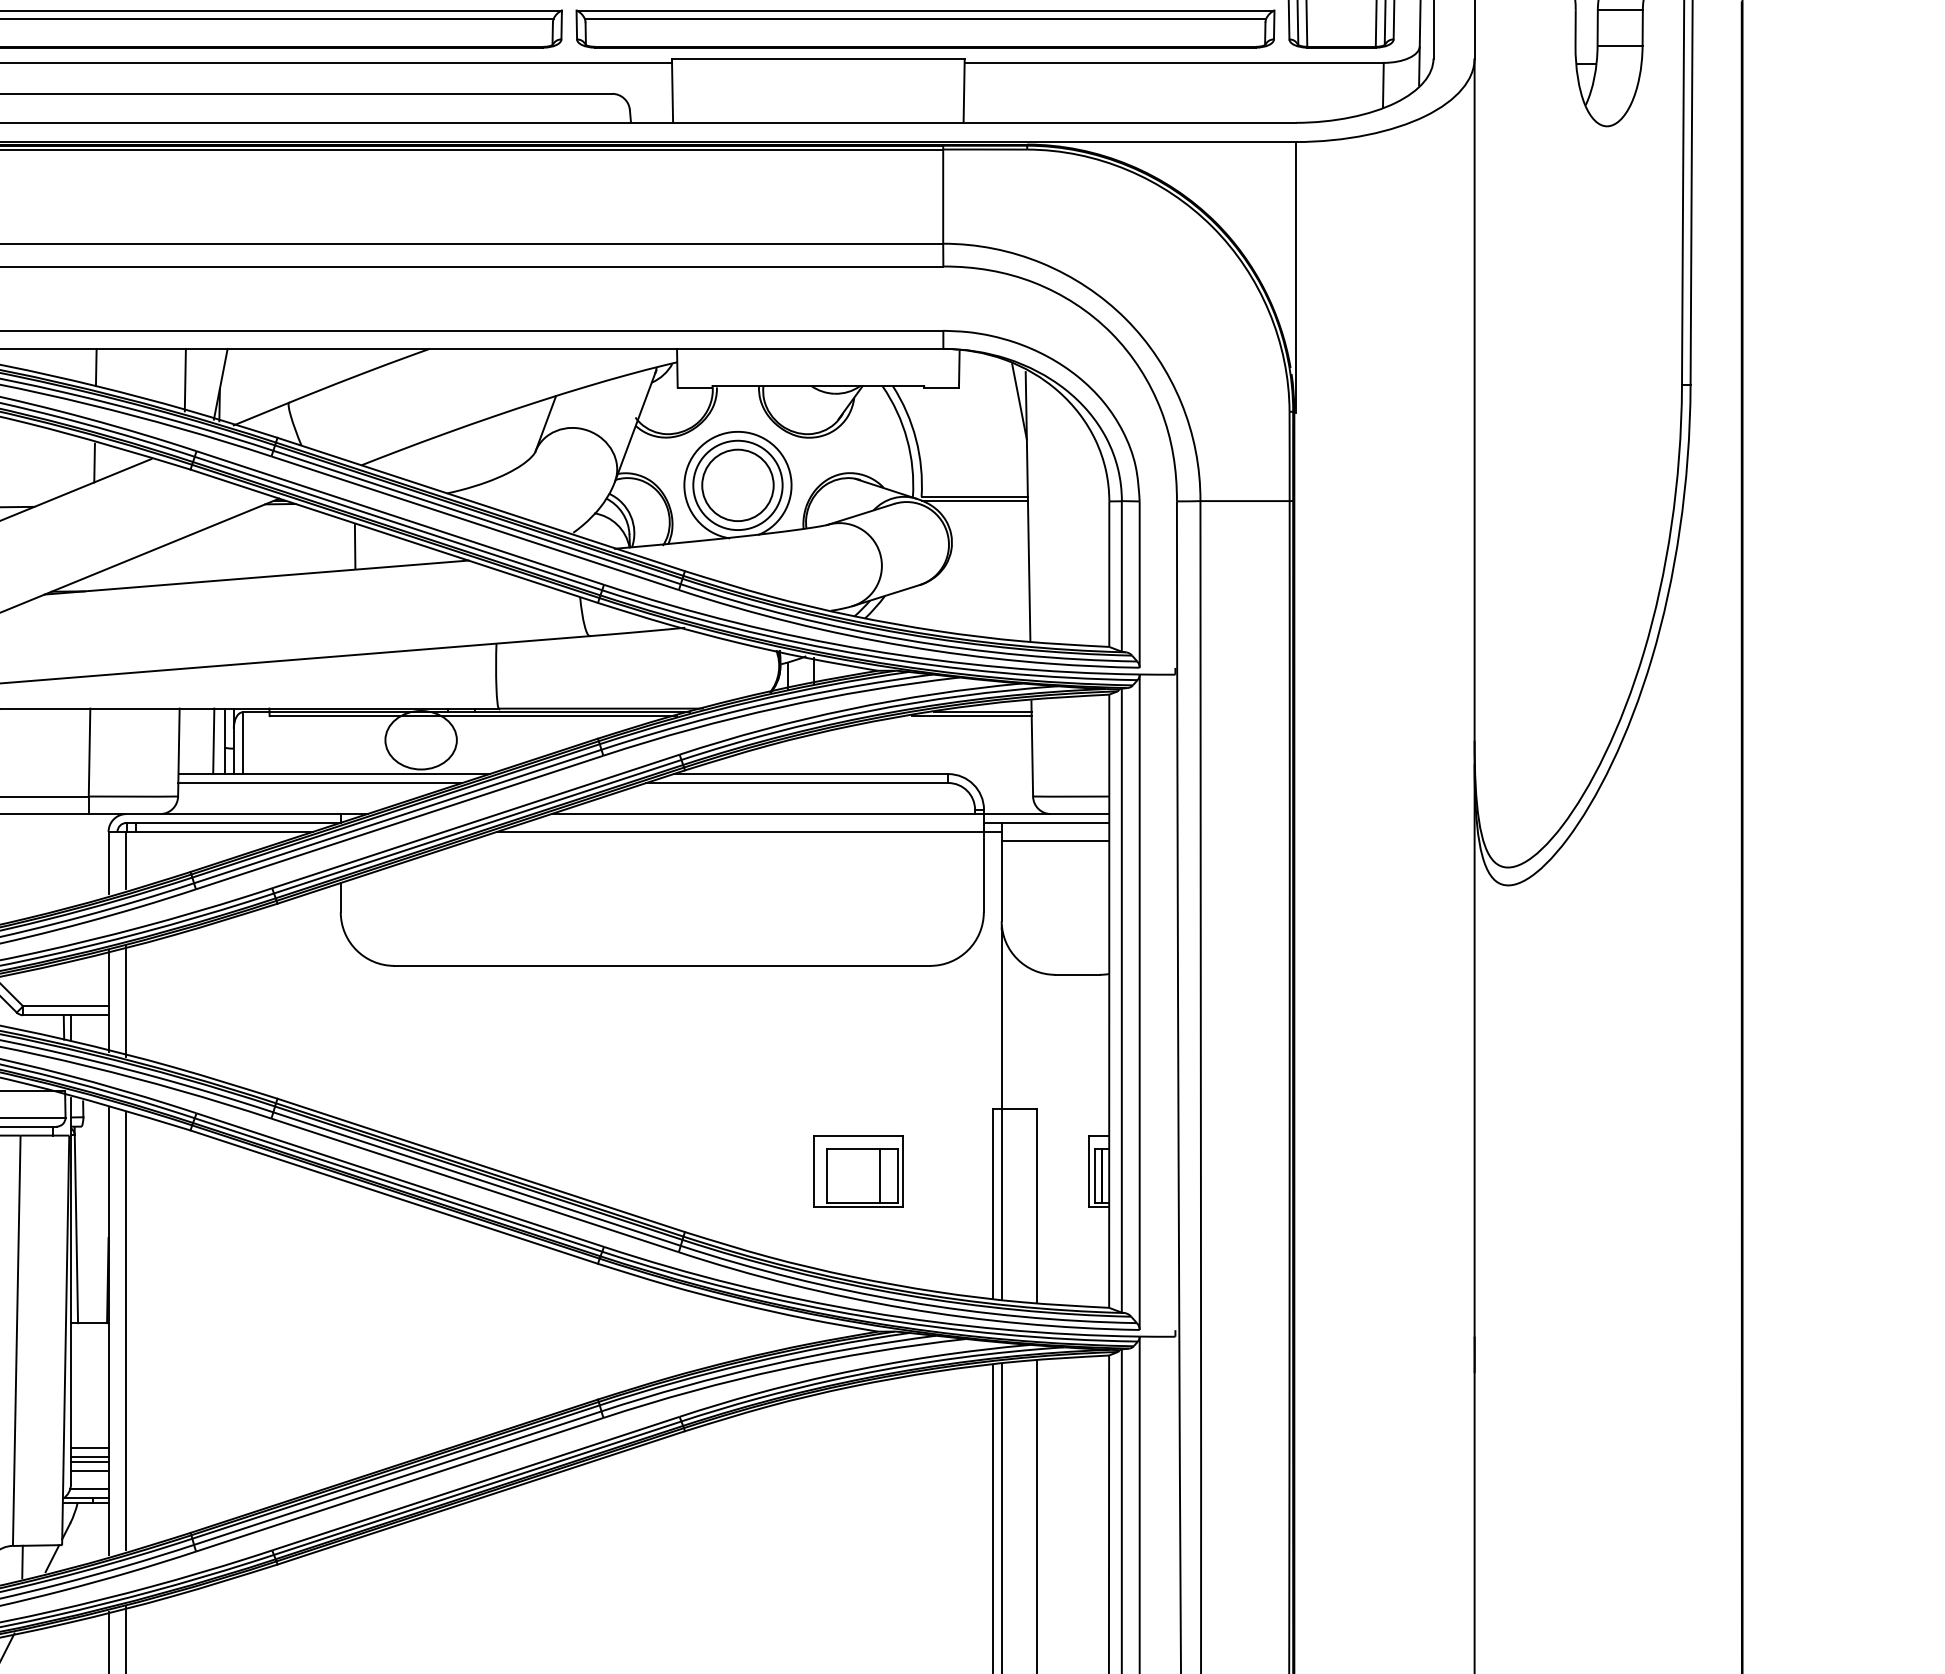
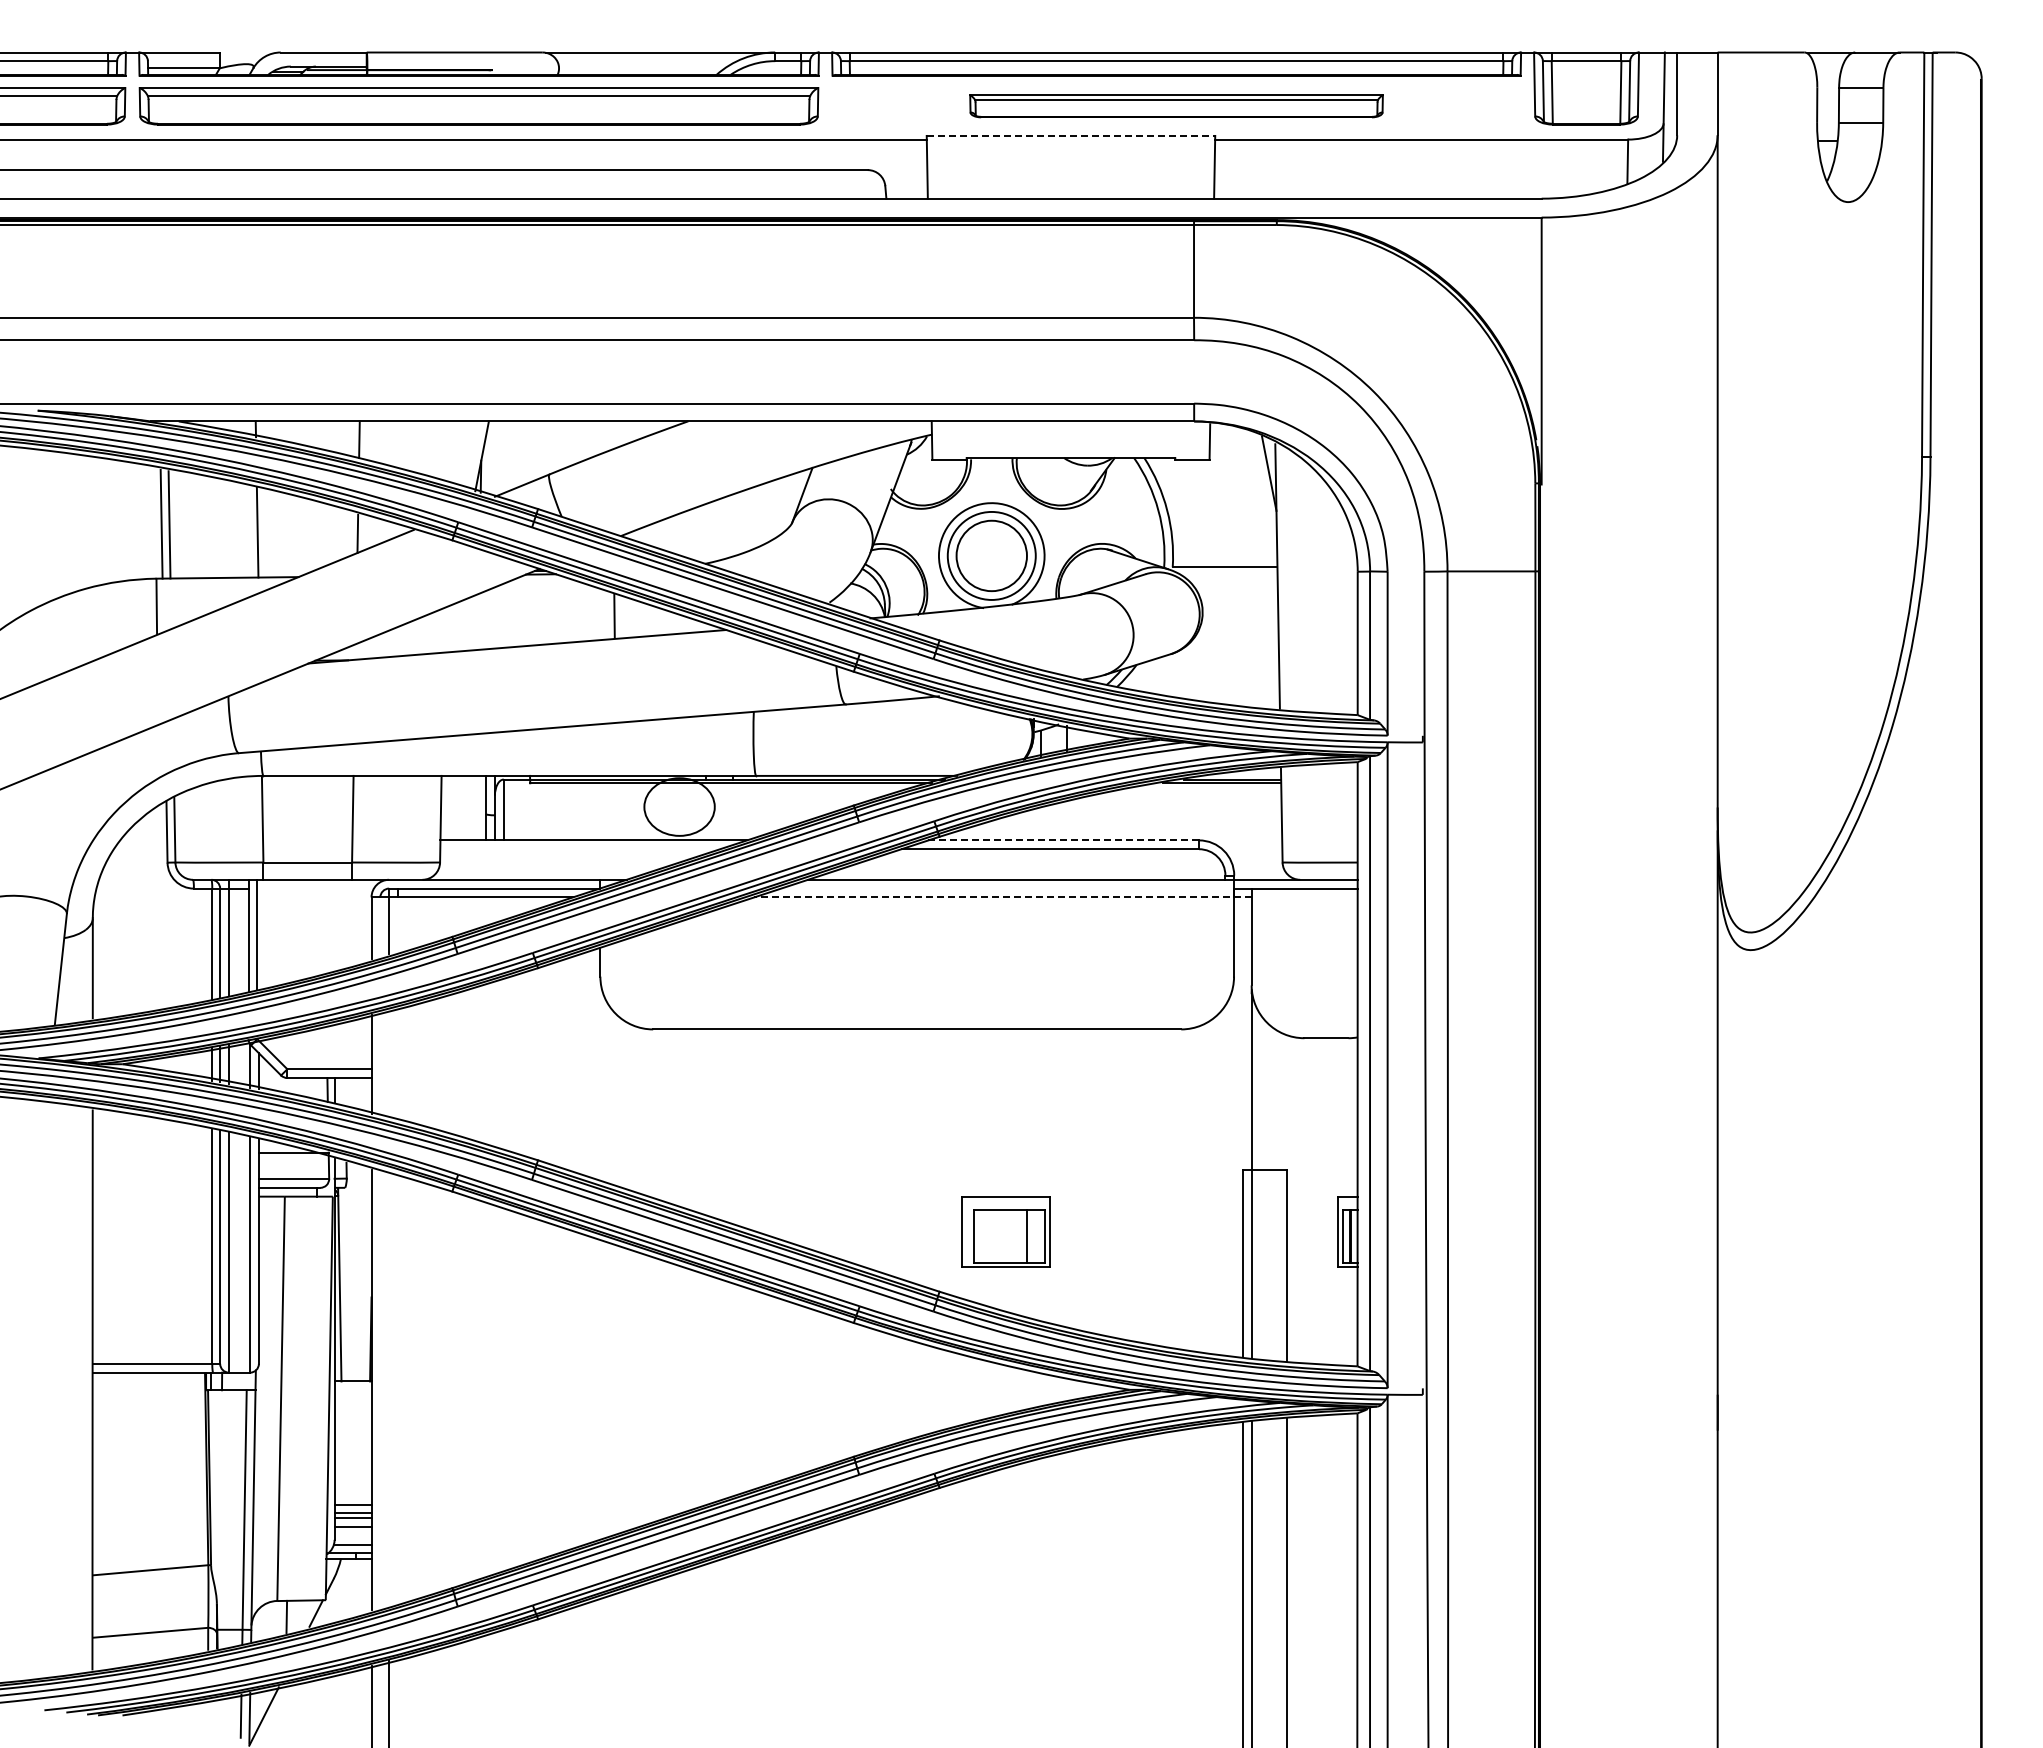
part: (925, 29) -> (1176, 106), size x0.6
line: (818, 58) -> (1071, 135), solid -> dashed
line: (184, 380) -> (446, 452), removed
line: (974, 501) -> (1224, 571), removed
line: (213, 740) -> (474, 807), removed
line: (811, 774) -> (1064, 840), solid -> dashed
line: (320, 783) -> (580, 849), removed
line: (748, 832) -> (1002, 897), solid -> dashed
line: (1055, 841) -> (1304, 906), removed
line: (126, 1000) -> (389, 1063), removed
part: (858, 1170) -> (1005, 1231), moved
line: (126, 1331) -> (389, 1389), removed

